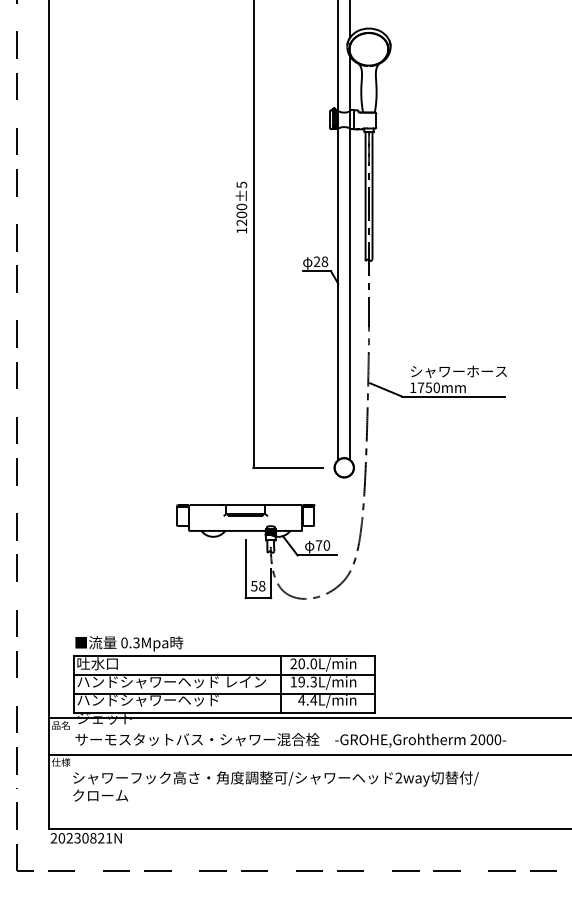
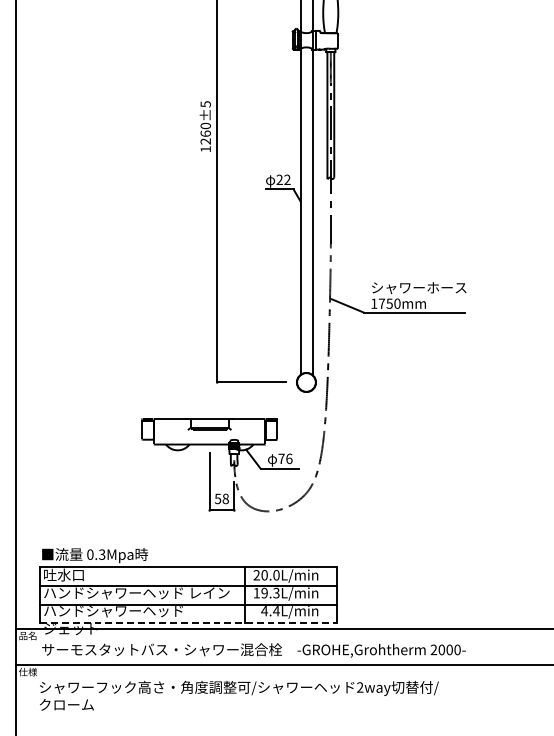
text: (241, 214) -> (205, 133), 1200±5 -> 1260±5
text: (324, 261) -> (287, 179), 28 -> 22
text: (326, 545) -> (289, 458), 70 -> 76
line: (224, 712) -> (188, 623), solid -> dashed

